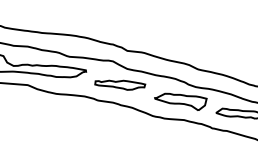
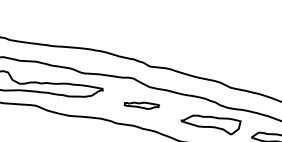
part: (120, 84) -> (142, 105), size x0.6

